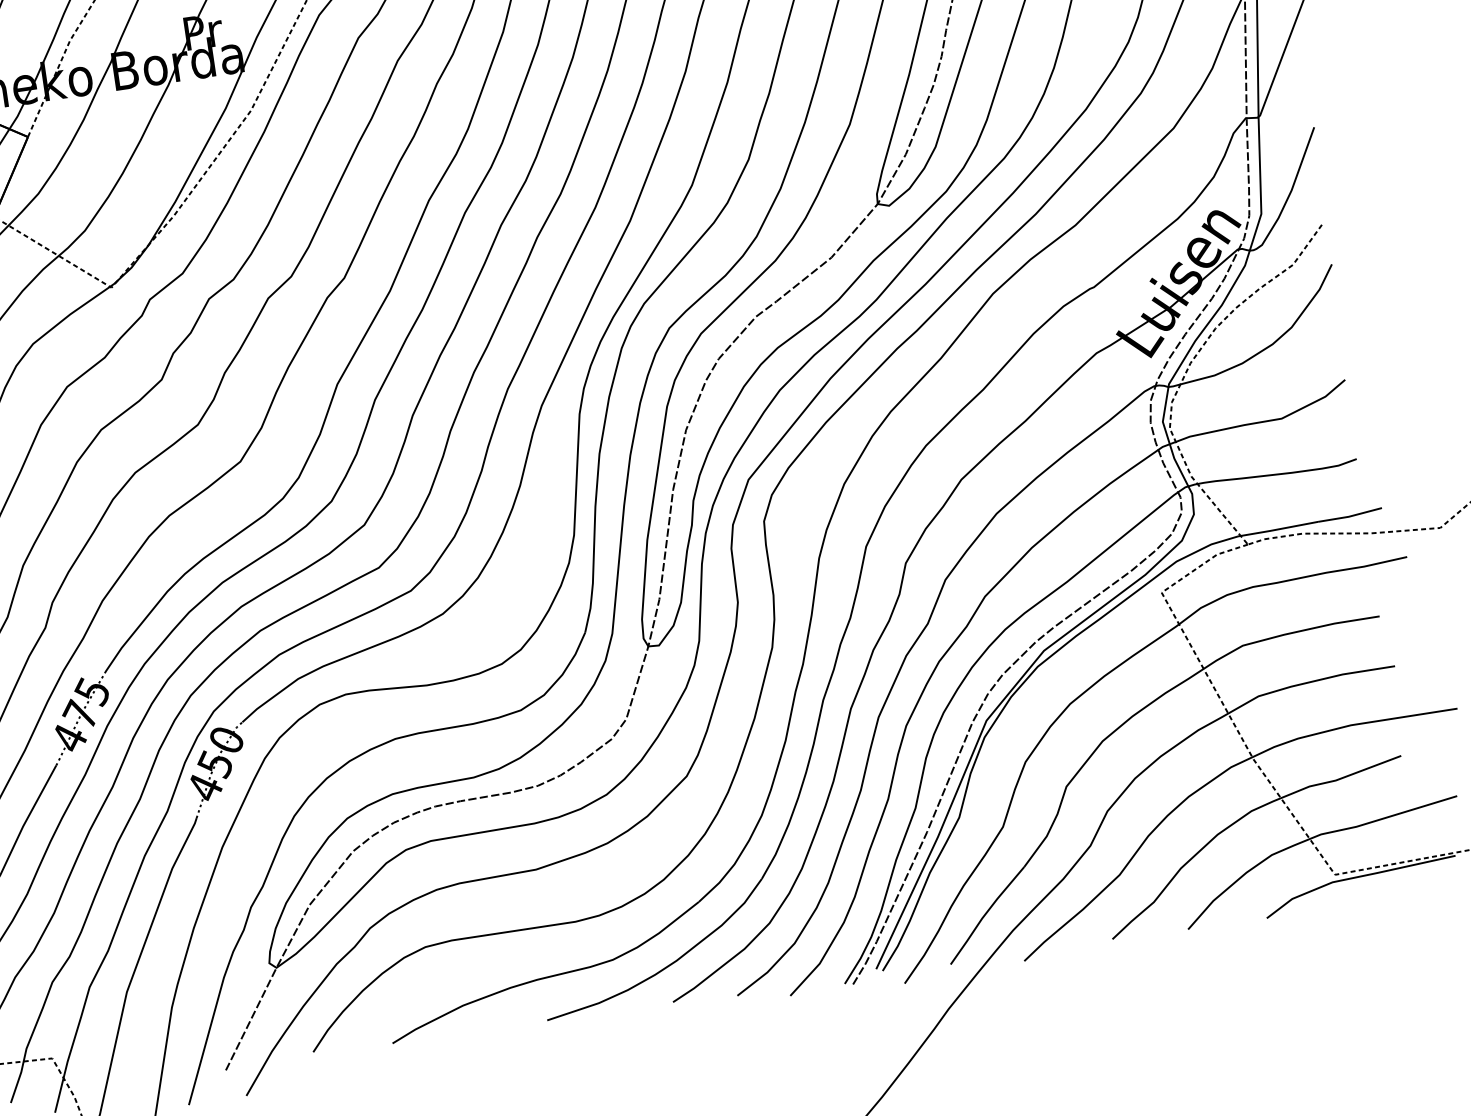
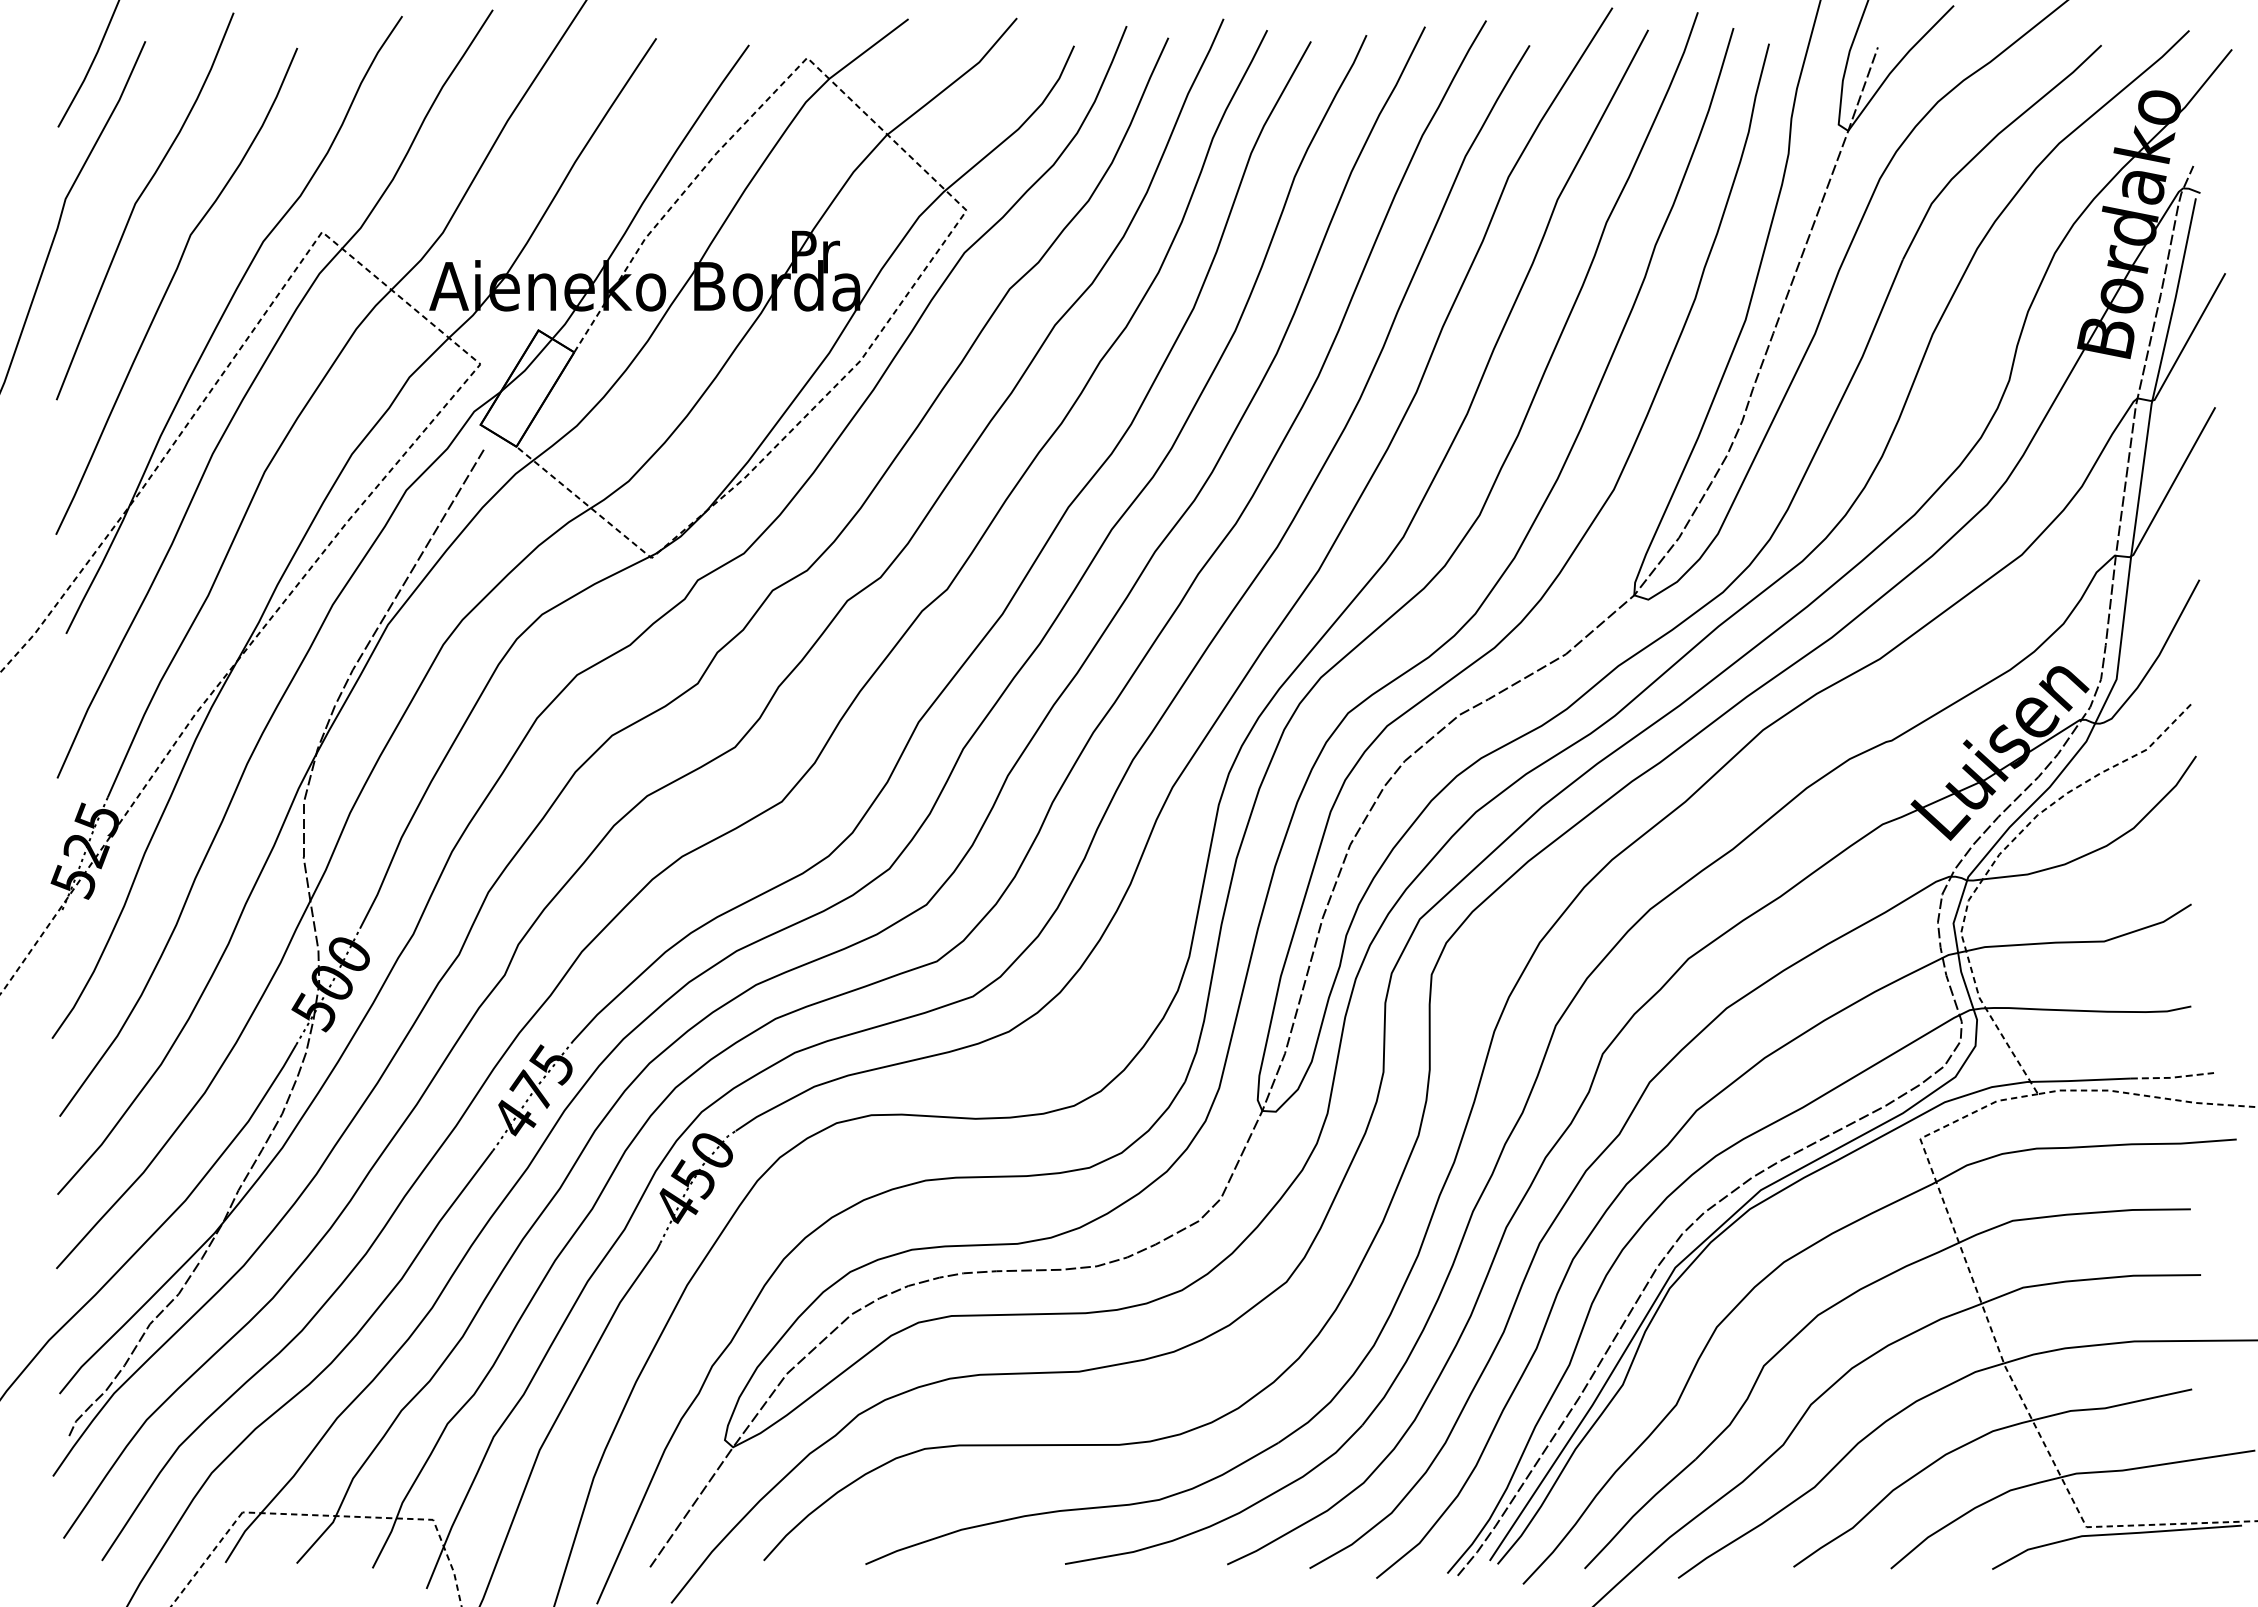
line: (1350, 516) -> (2172, 1077), solid -> dashed

